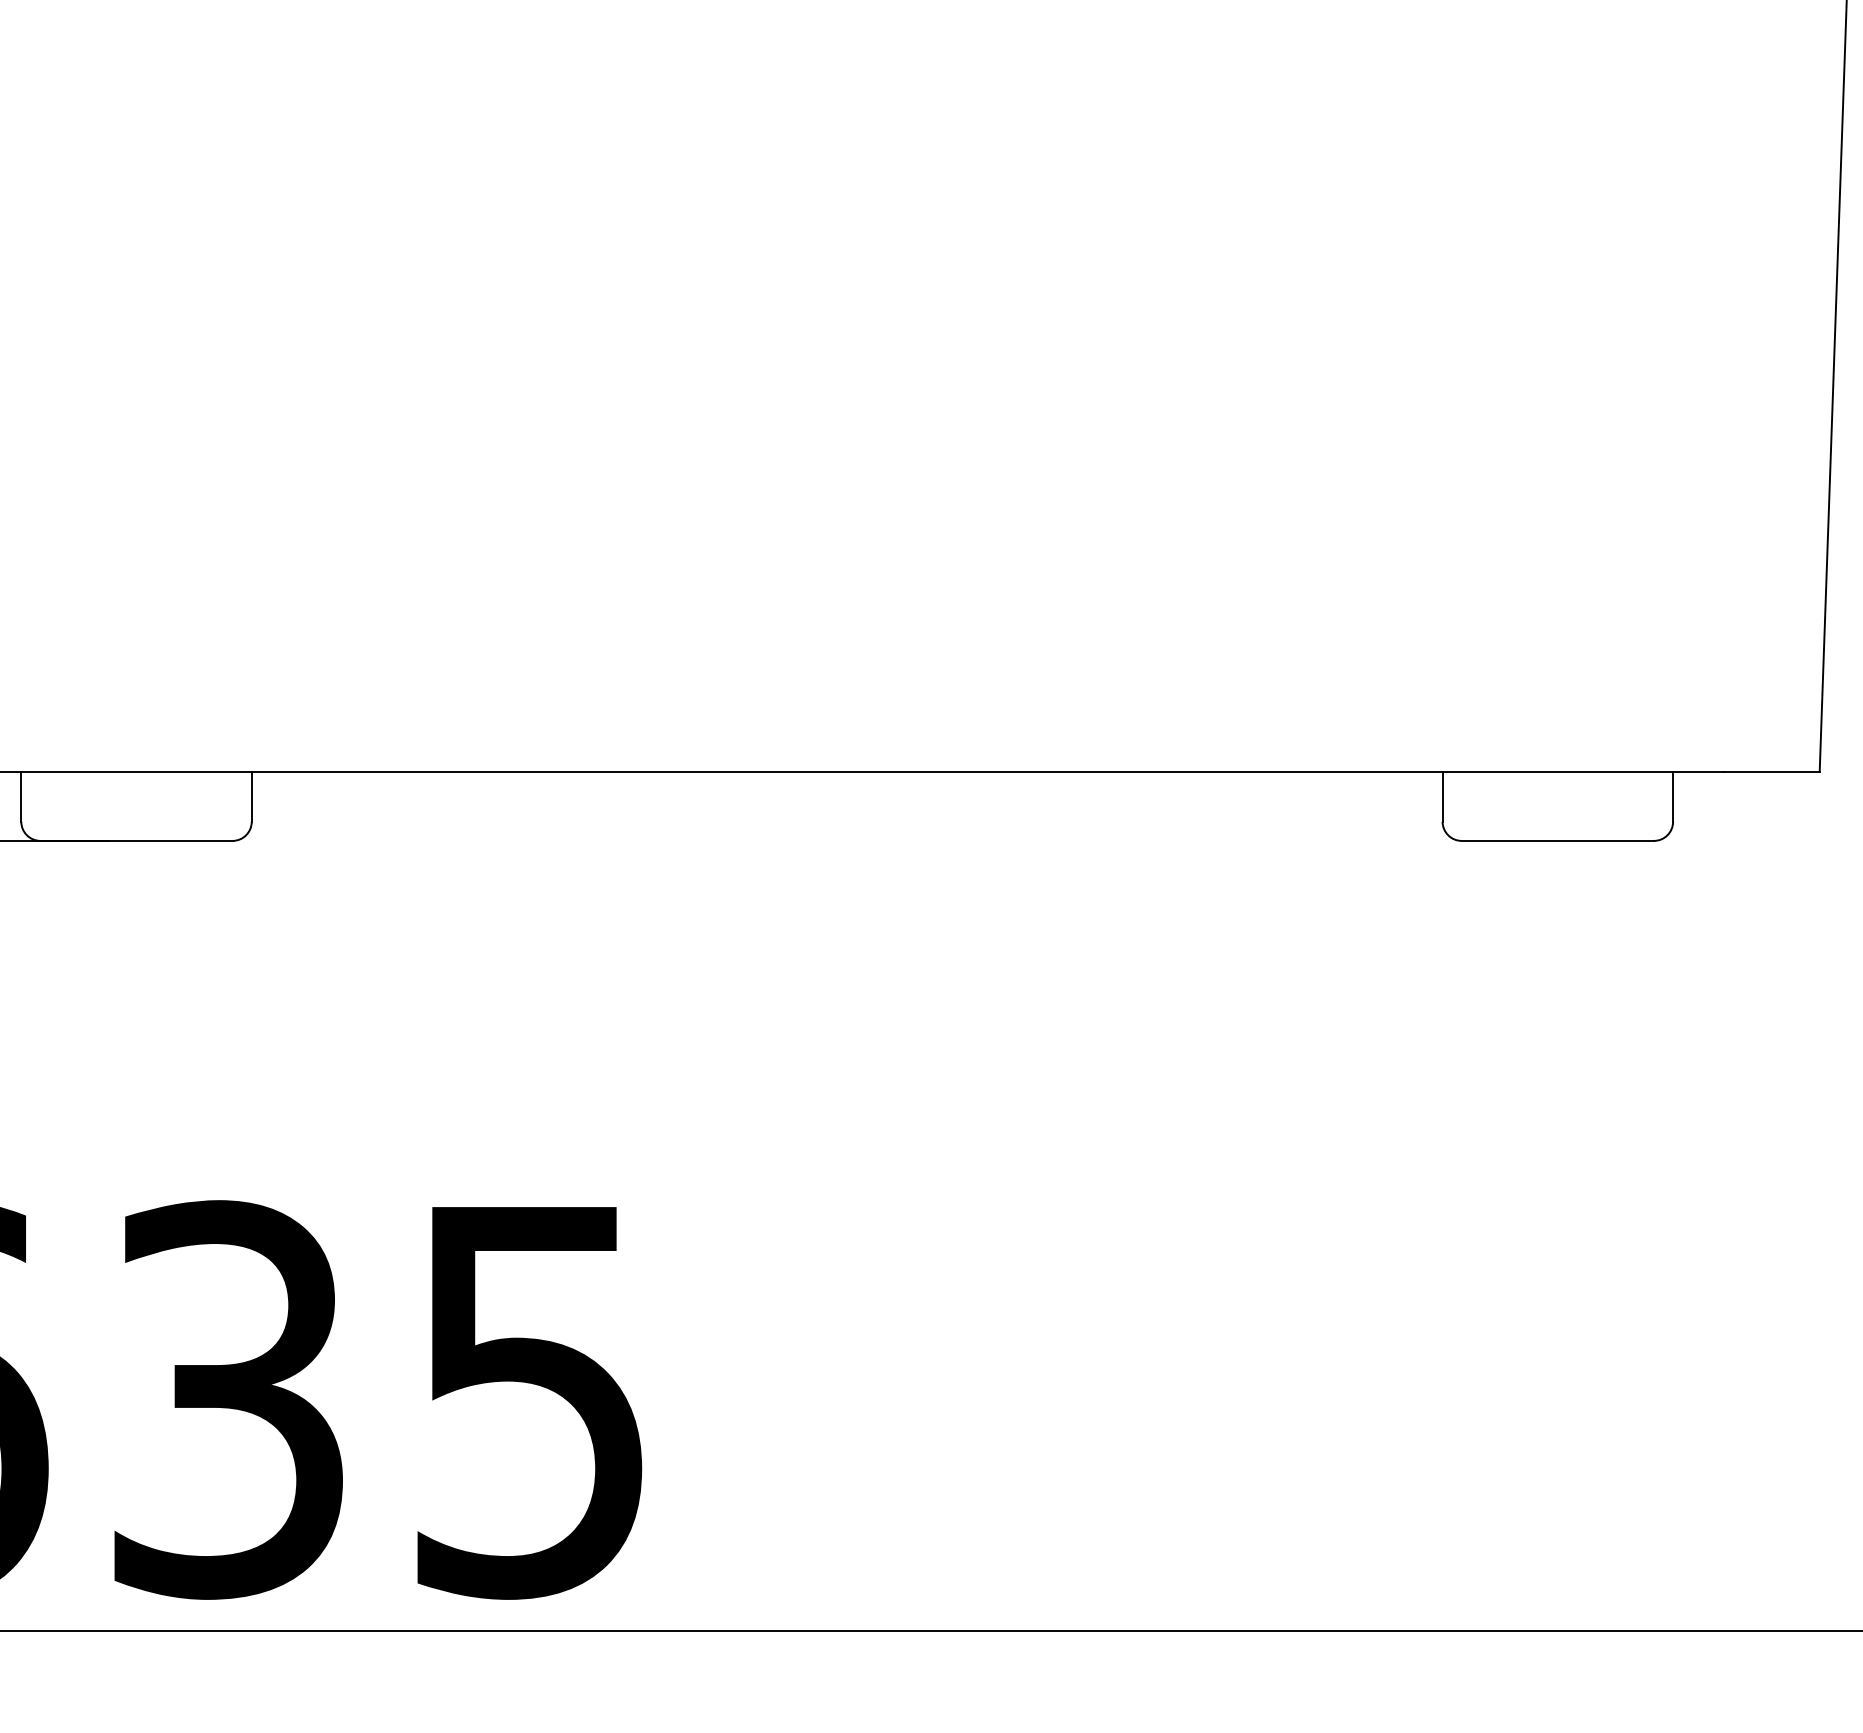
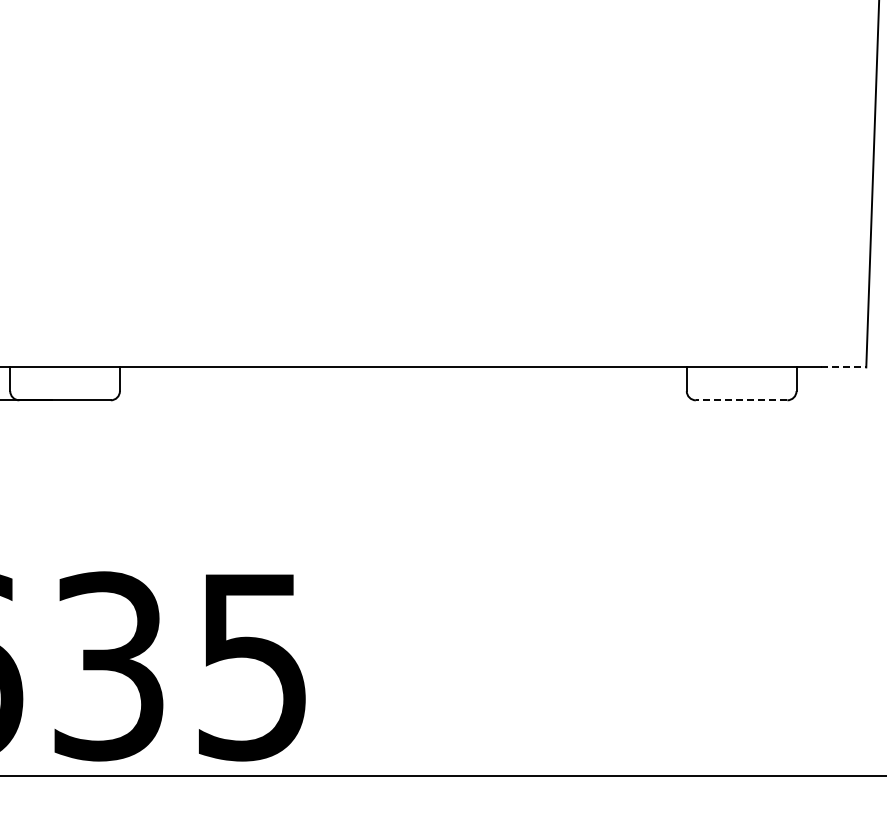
line: (1771, 771) -> (843, 367), solid -> dashed
line: (1557, 841) -> (741, 400), solid -> dashed

